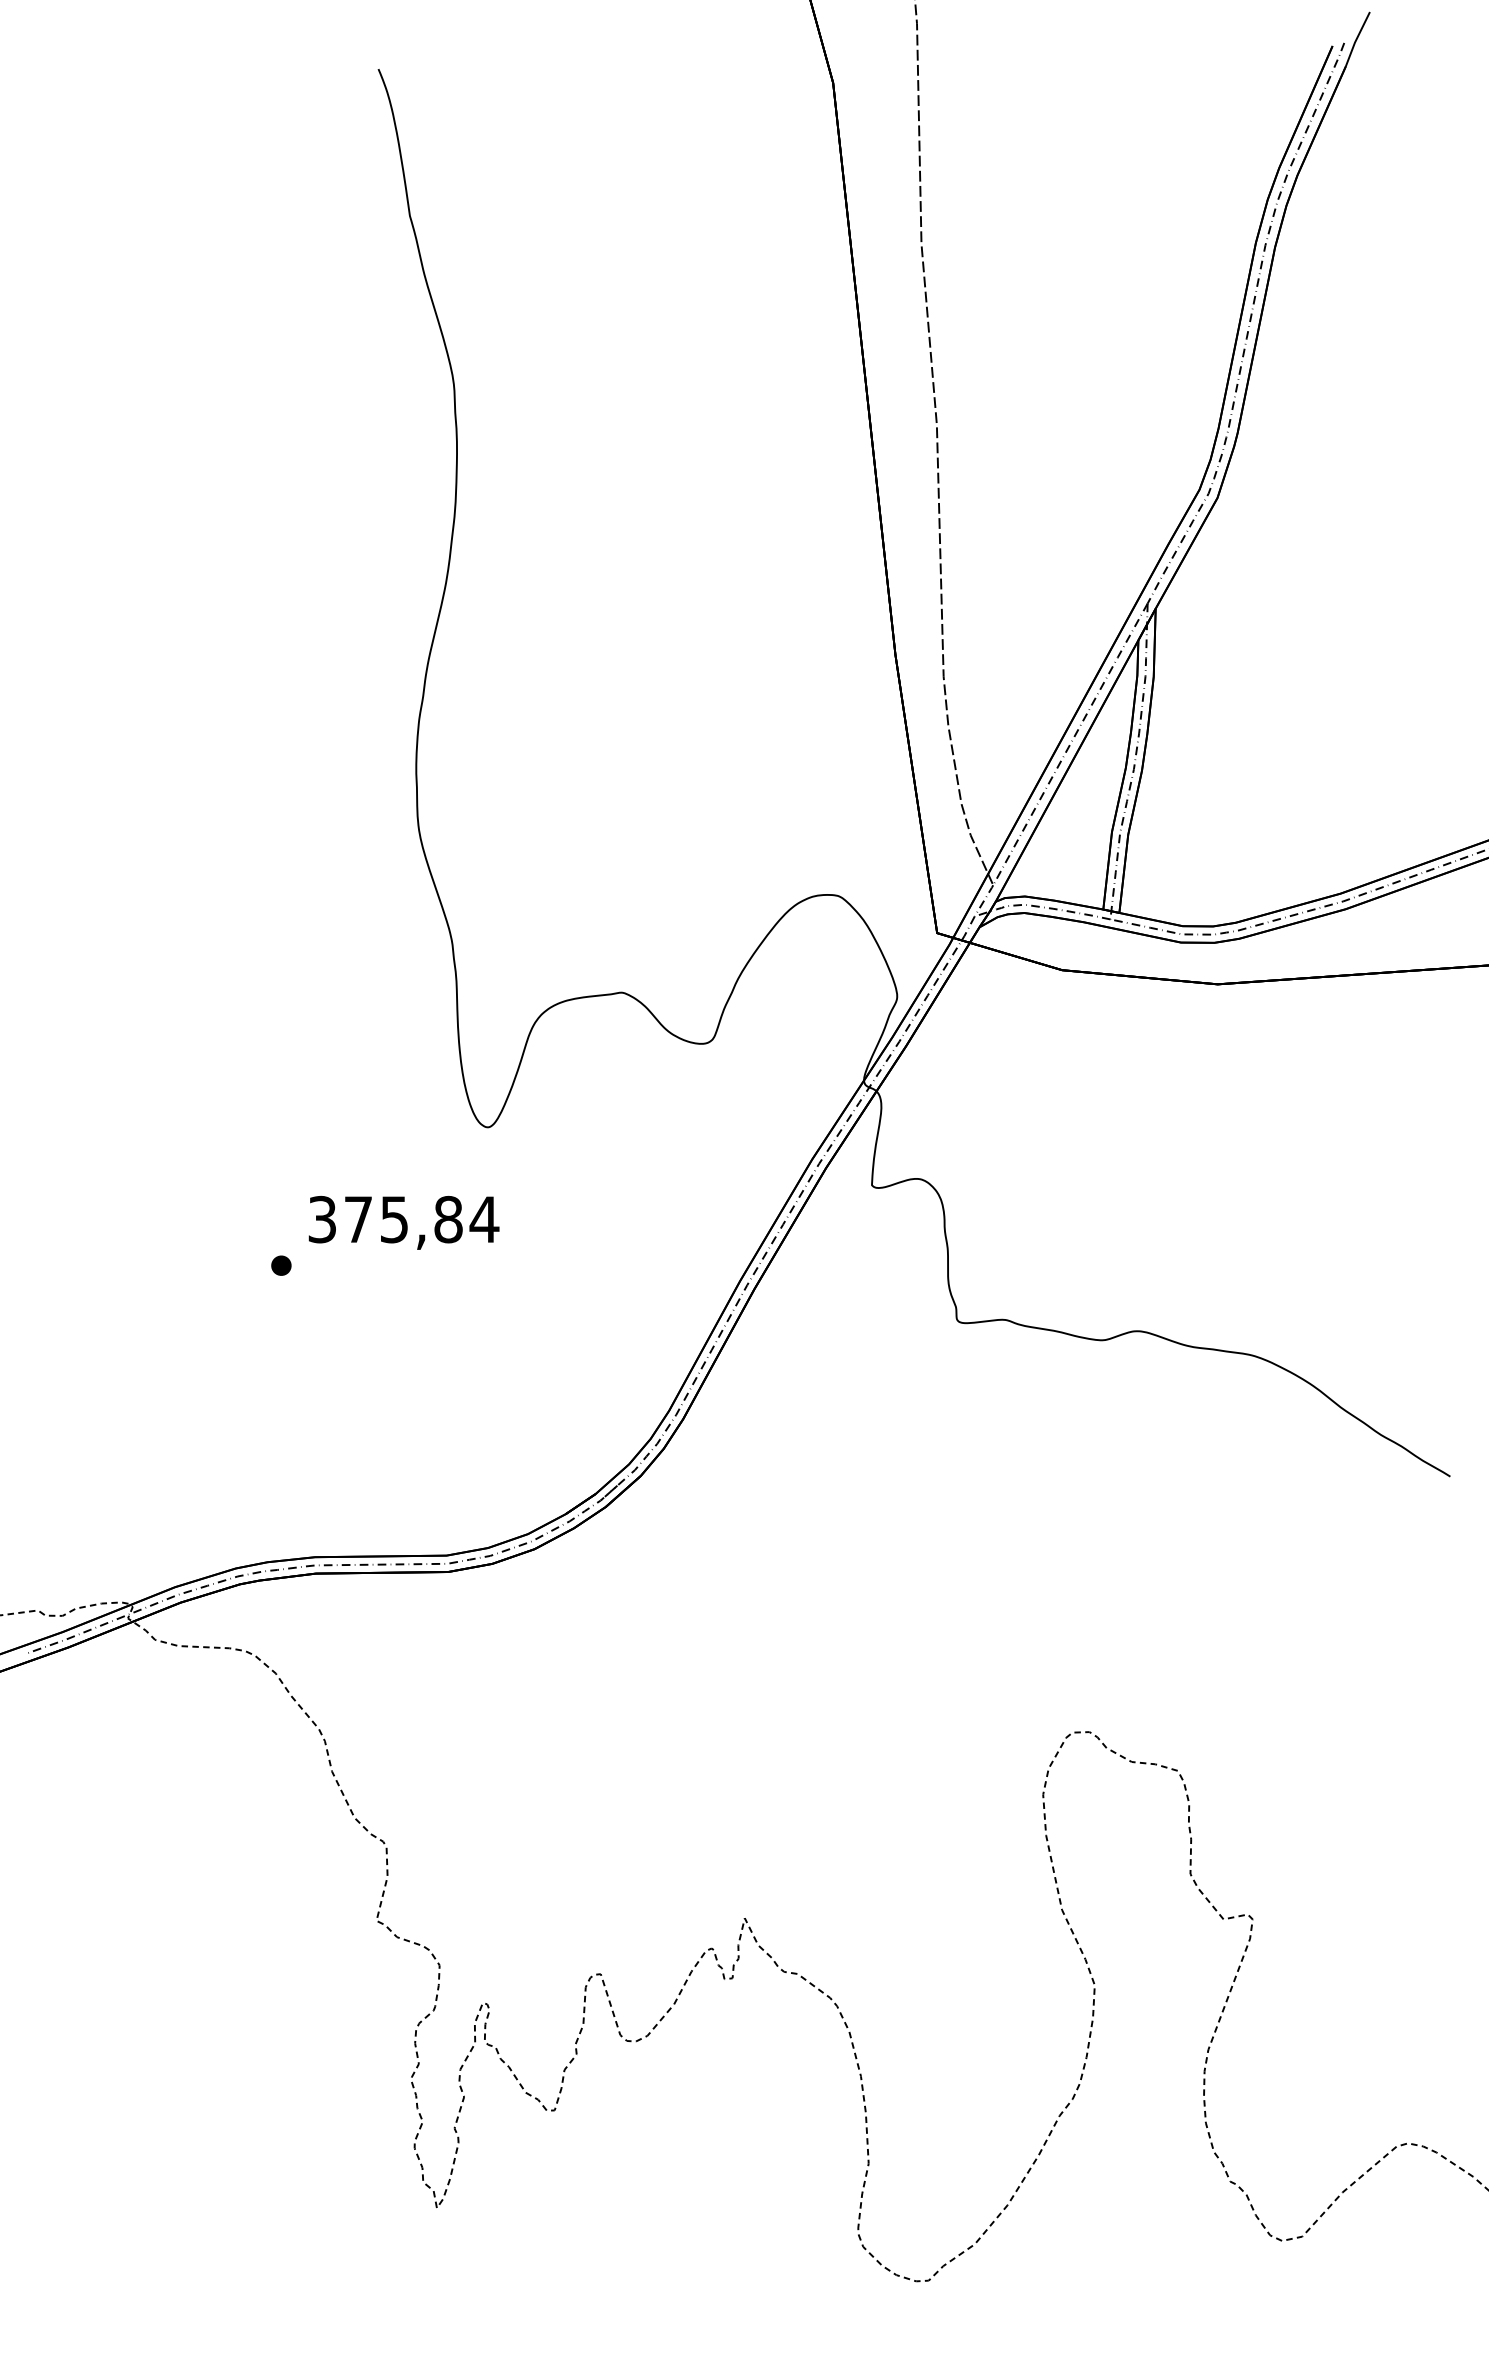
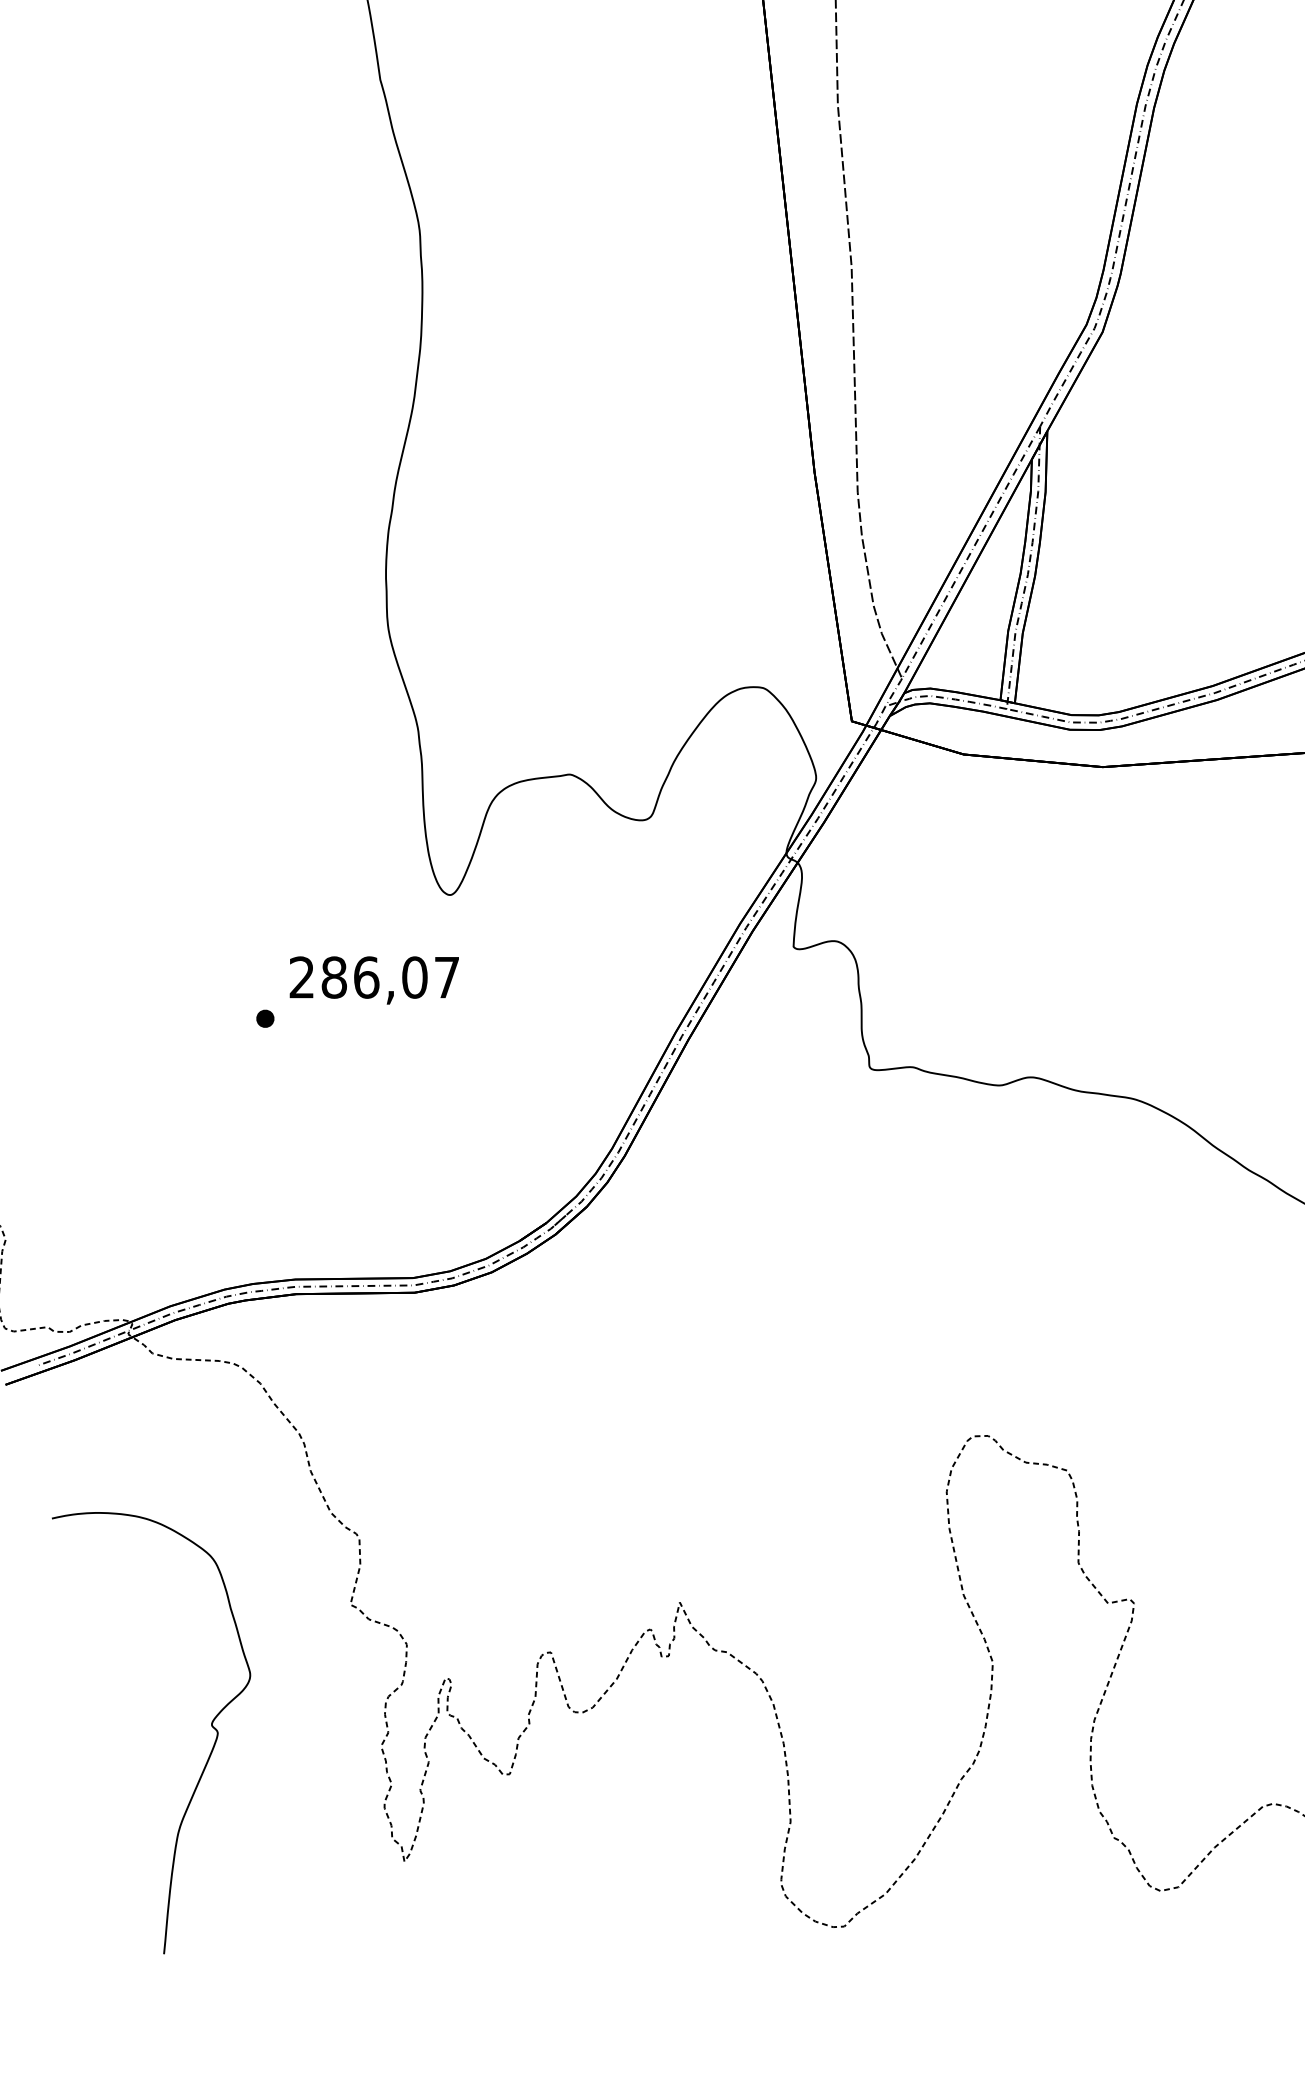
text: (403, 1219) -> (374, 977), 375,84 -> 286,07
curve: (220, 2055) -> (210, 1725), added

